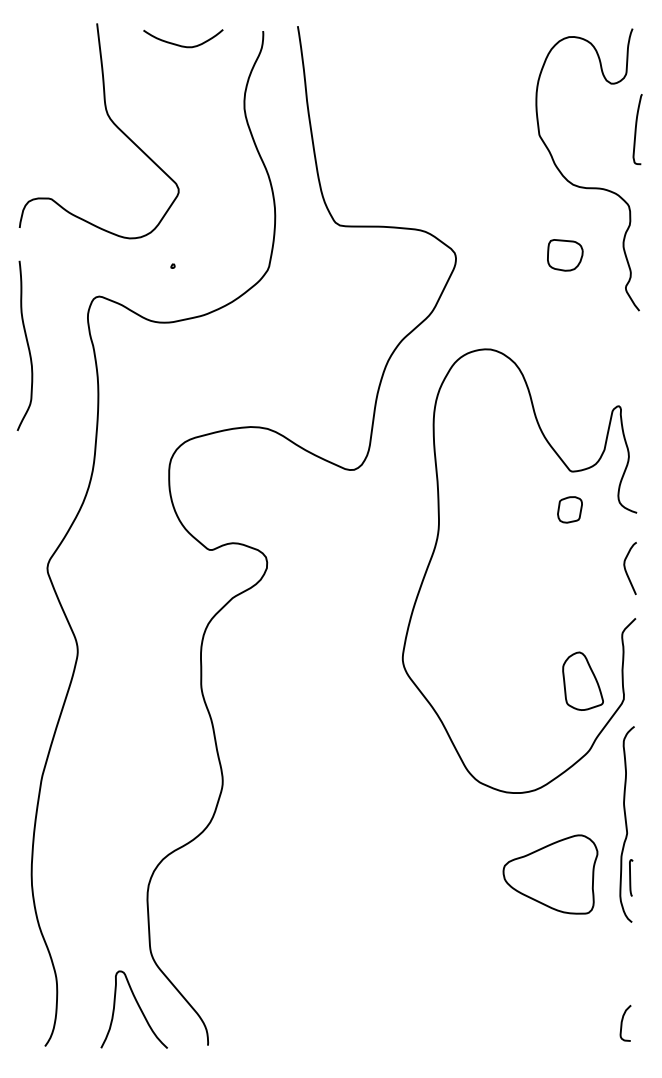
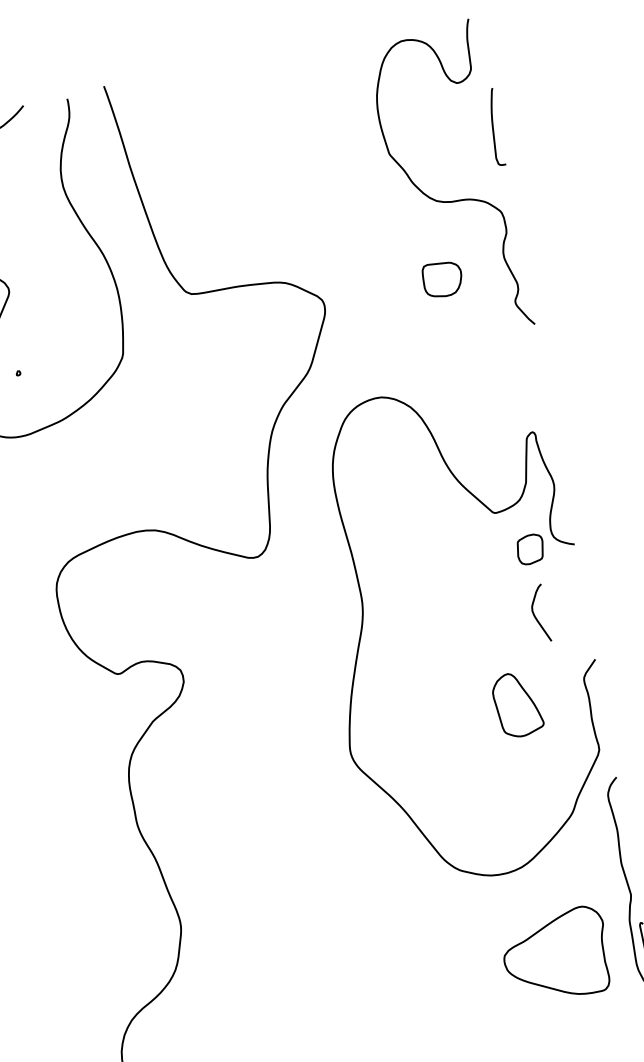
part: (569, 509) -> (529, 549), moved
curve: (626, 569) -> (535, 615), moved
part: (582, 680) -> (516, 703), moved

